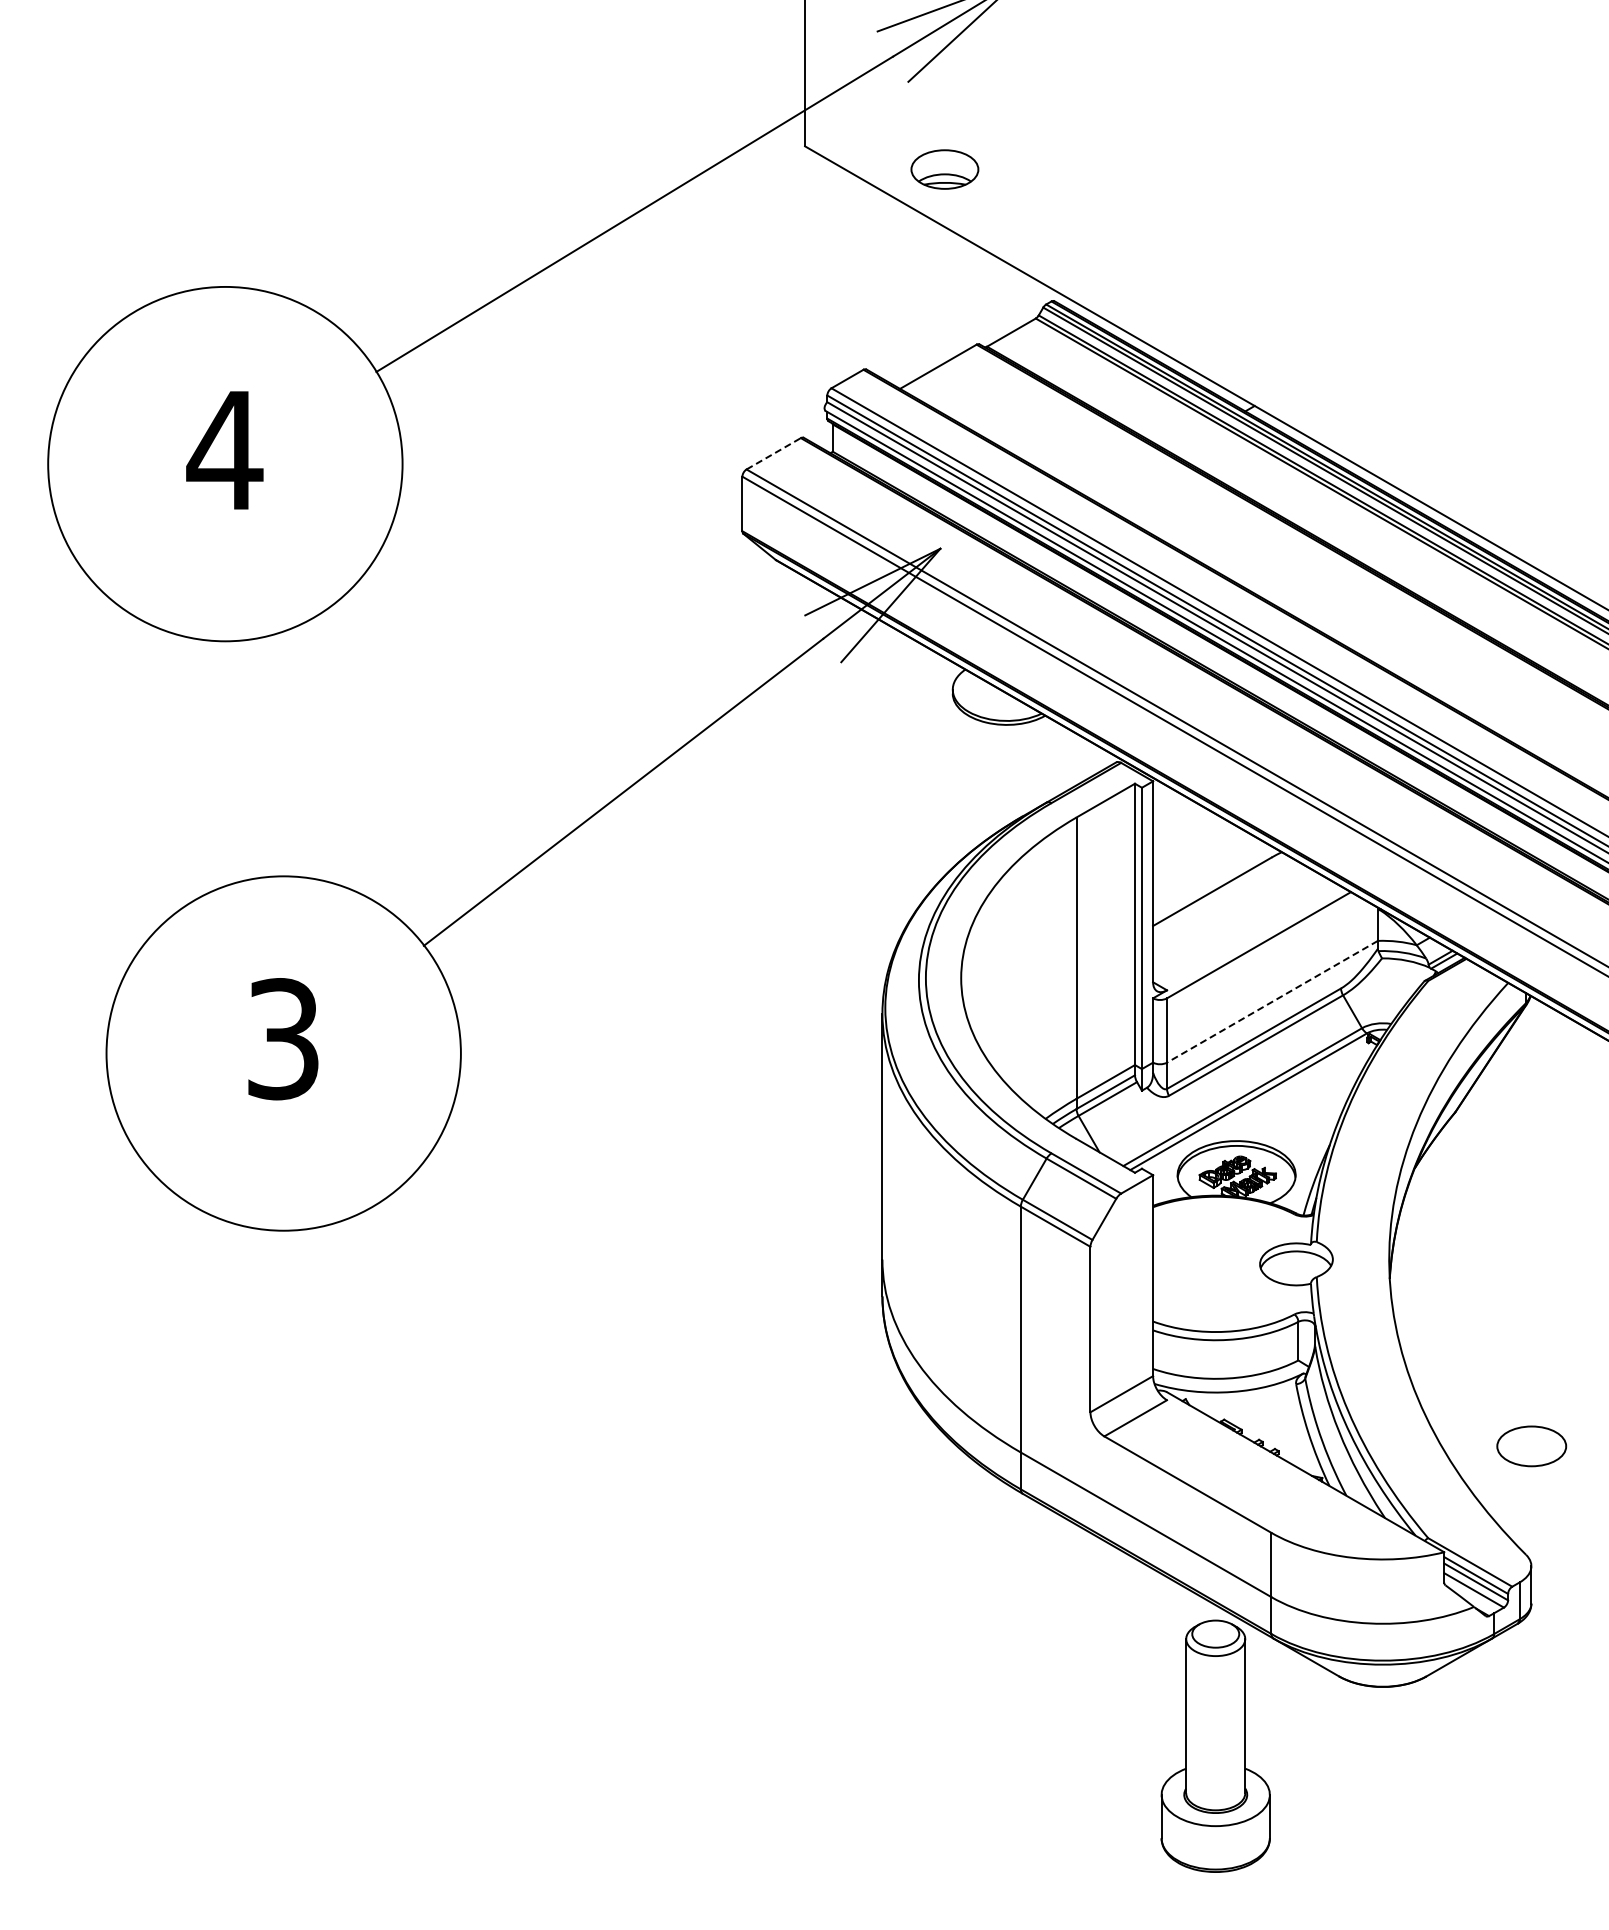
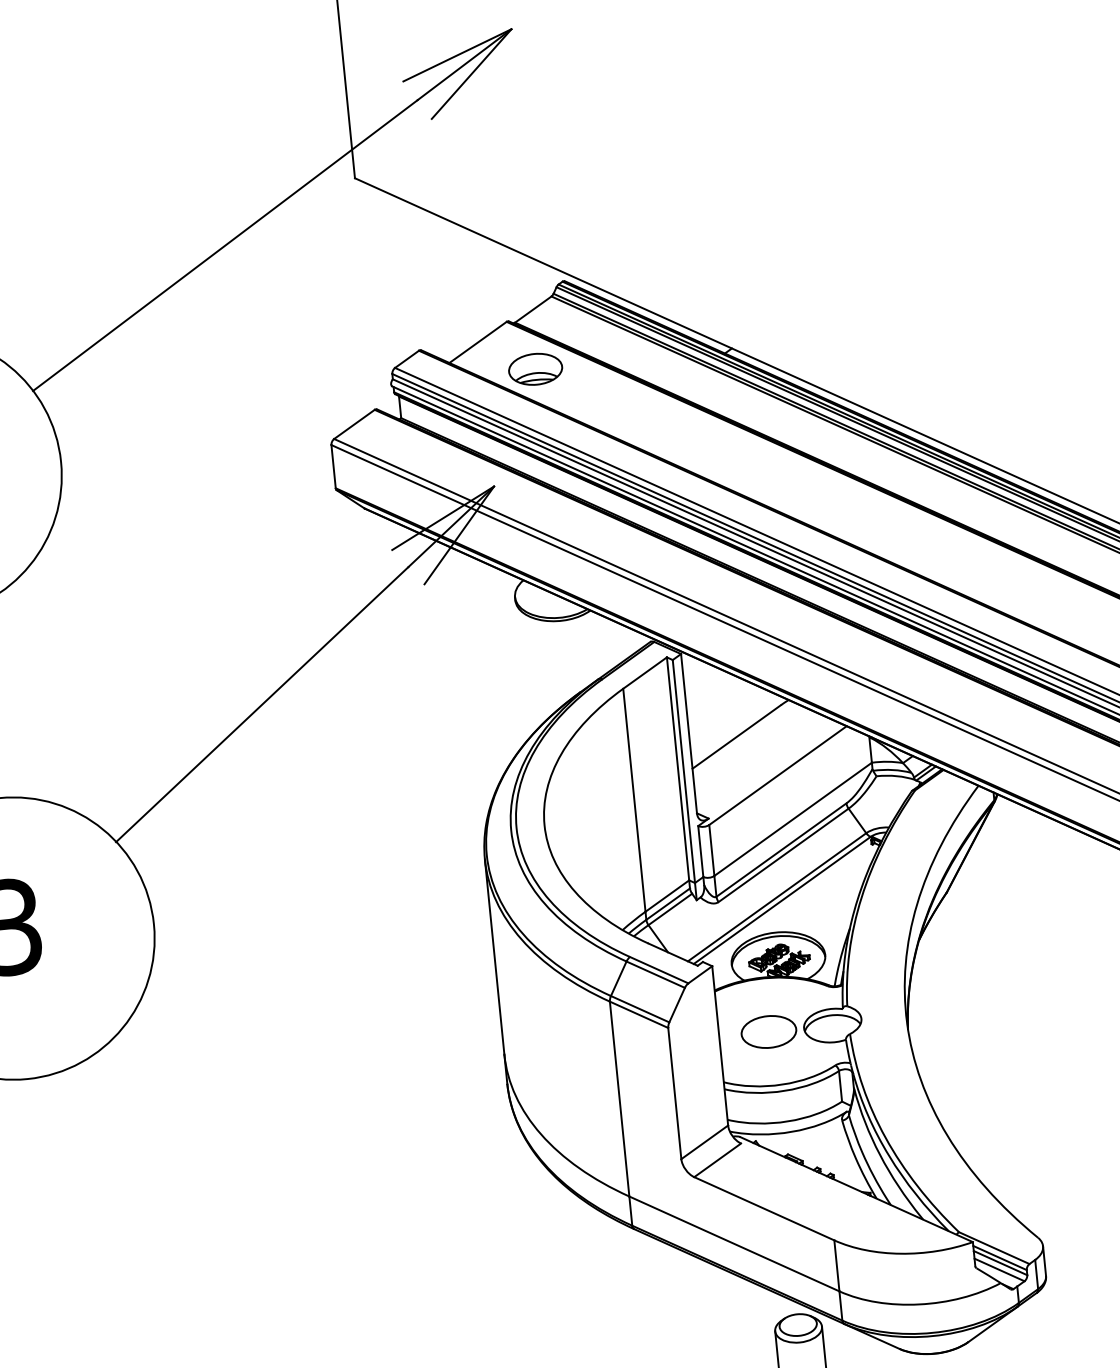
part: (944, 169) -> (535, 369), moved
line: (774, 453) -> (355, 424), dashed -> solid
line: (1272, 1001) -> (793, 819), dashed -> solid
part: (1531, 1446) -> (768, 1032), moved

